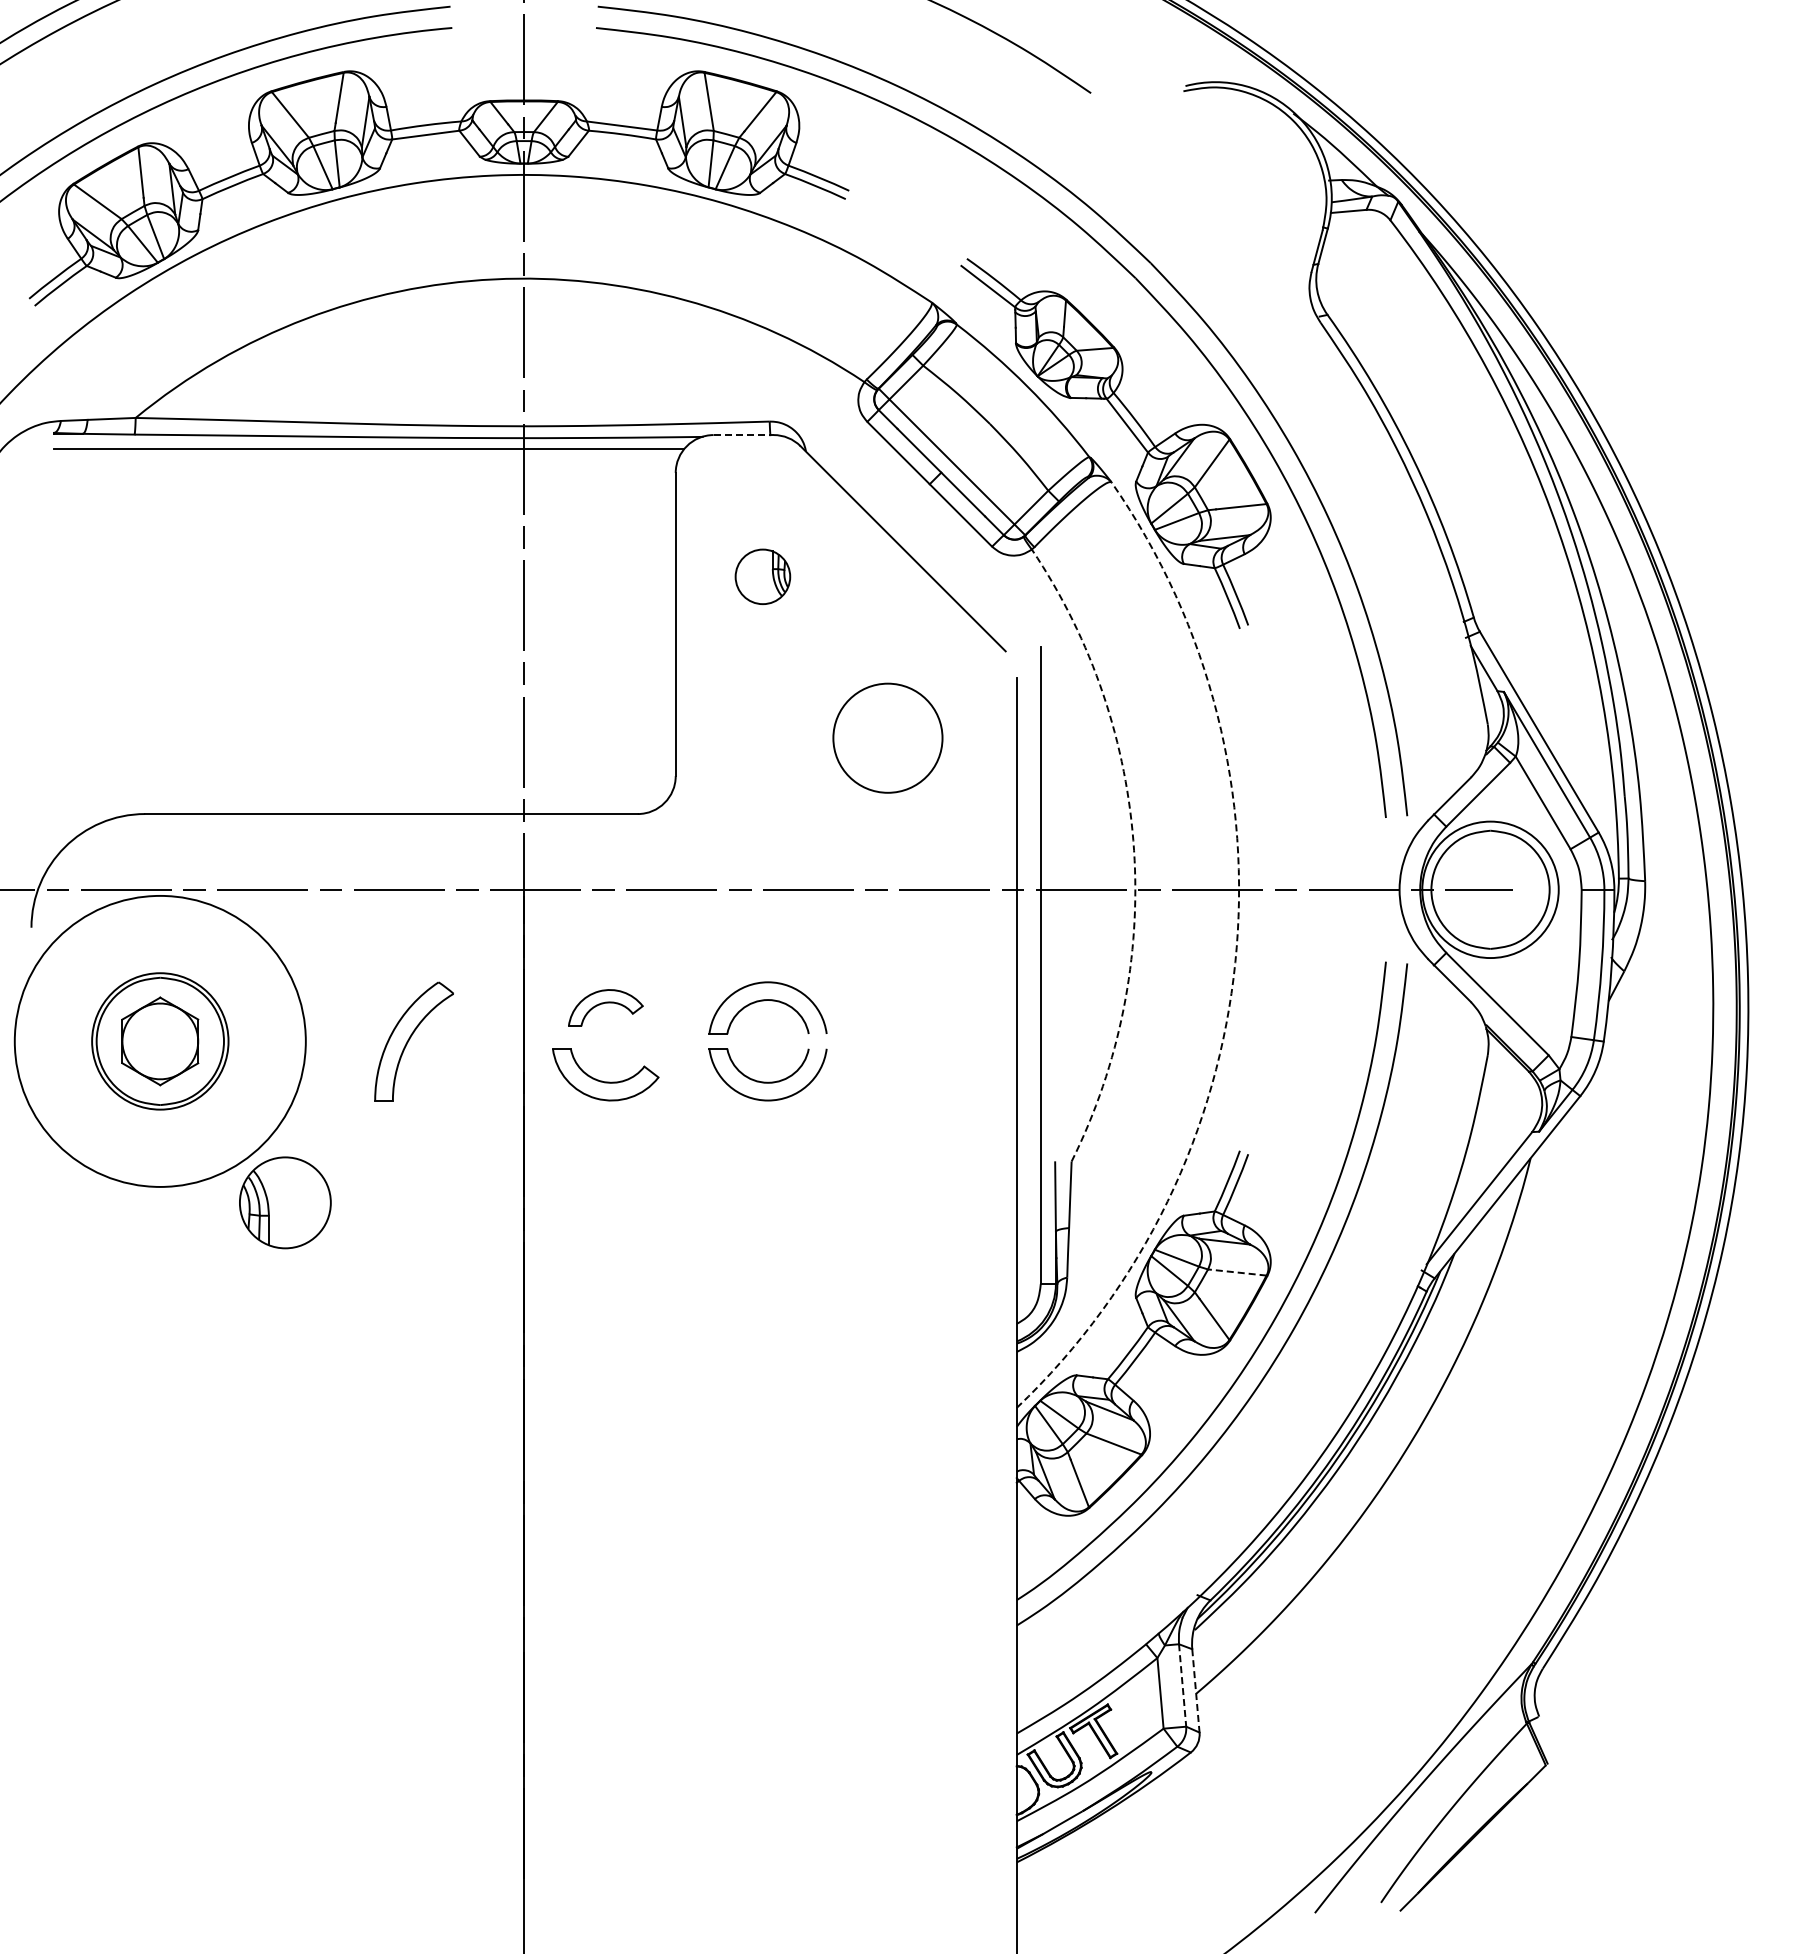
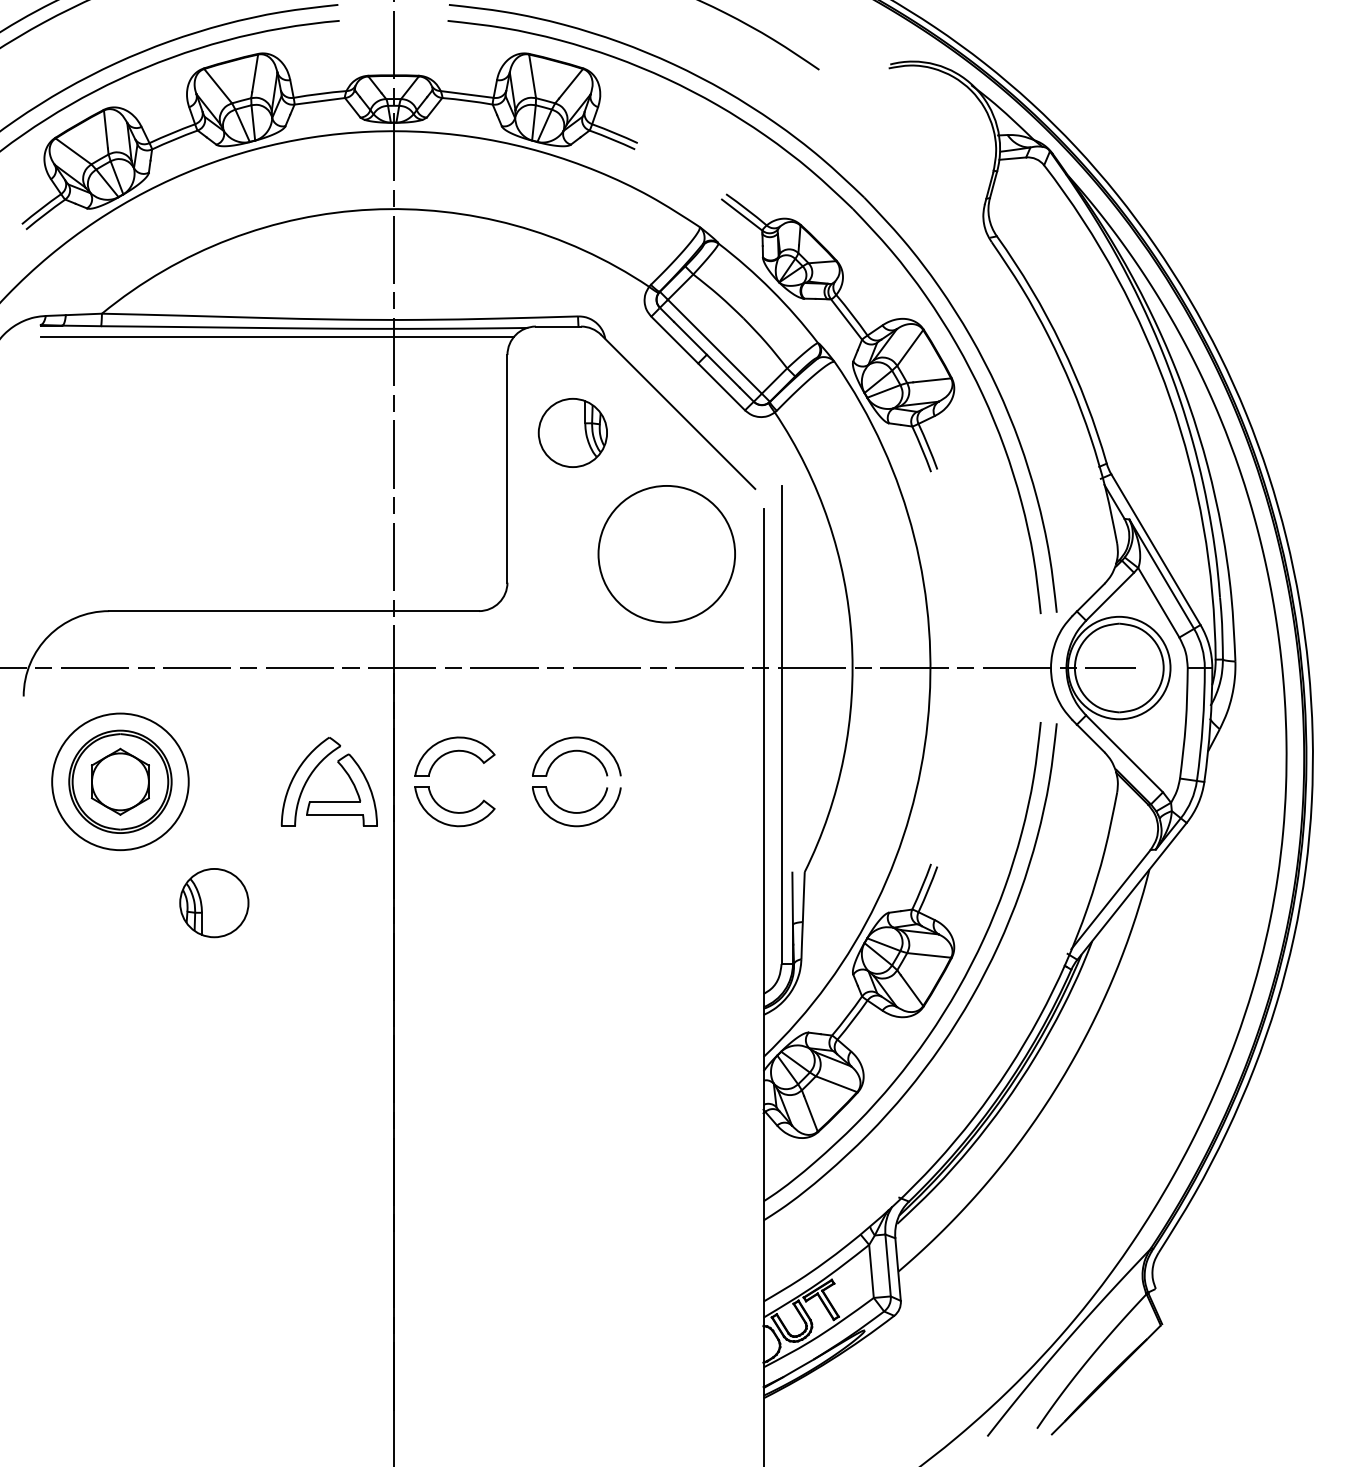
line: (744, 435) -> (559, 326), dashed -> solid
part: (762, 576) -> (572, 432), size x1.67
circle: (887, 738) -> (666, 554), size x1.67
arc: (1134, 850) -> (851, 638), dashed -> solid
arc: (1235, 962) -> (927, 722), dashed -> solid
part: (605, 1007) -> (454, 756), size x1.43
circle: (160, 1041) -> (120, 781), size x0.62
part: (455, 1067) -> (342, 801), added
line: (1236, 1272) -> (928, 955), dashed -> solid
line: (1182, 1685) -> (888, 1265), dashed -> solid
line: (1195, 1690) -> (897, 1269), dashed -> solid

